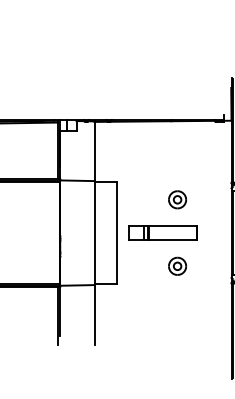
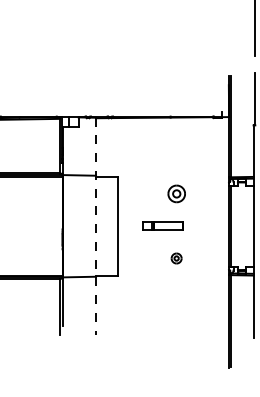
part: (162, 232) -> (162, 225), size x0.6
line: (94, 233) -> (96, 226), solid -> dashed
part: (177, 266) -> (176, 258), size x0.6

